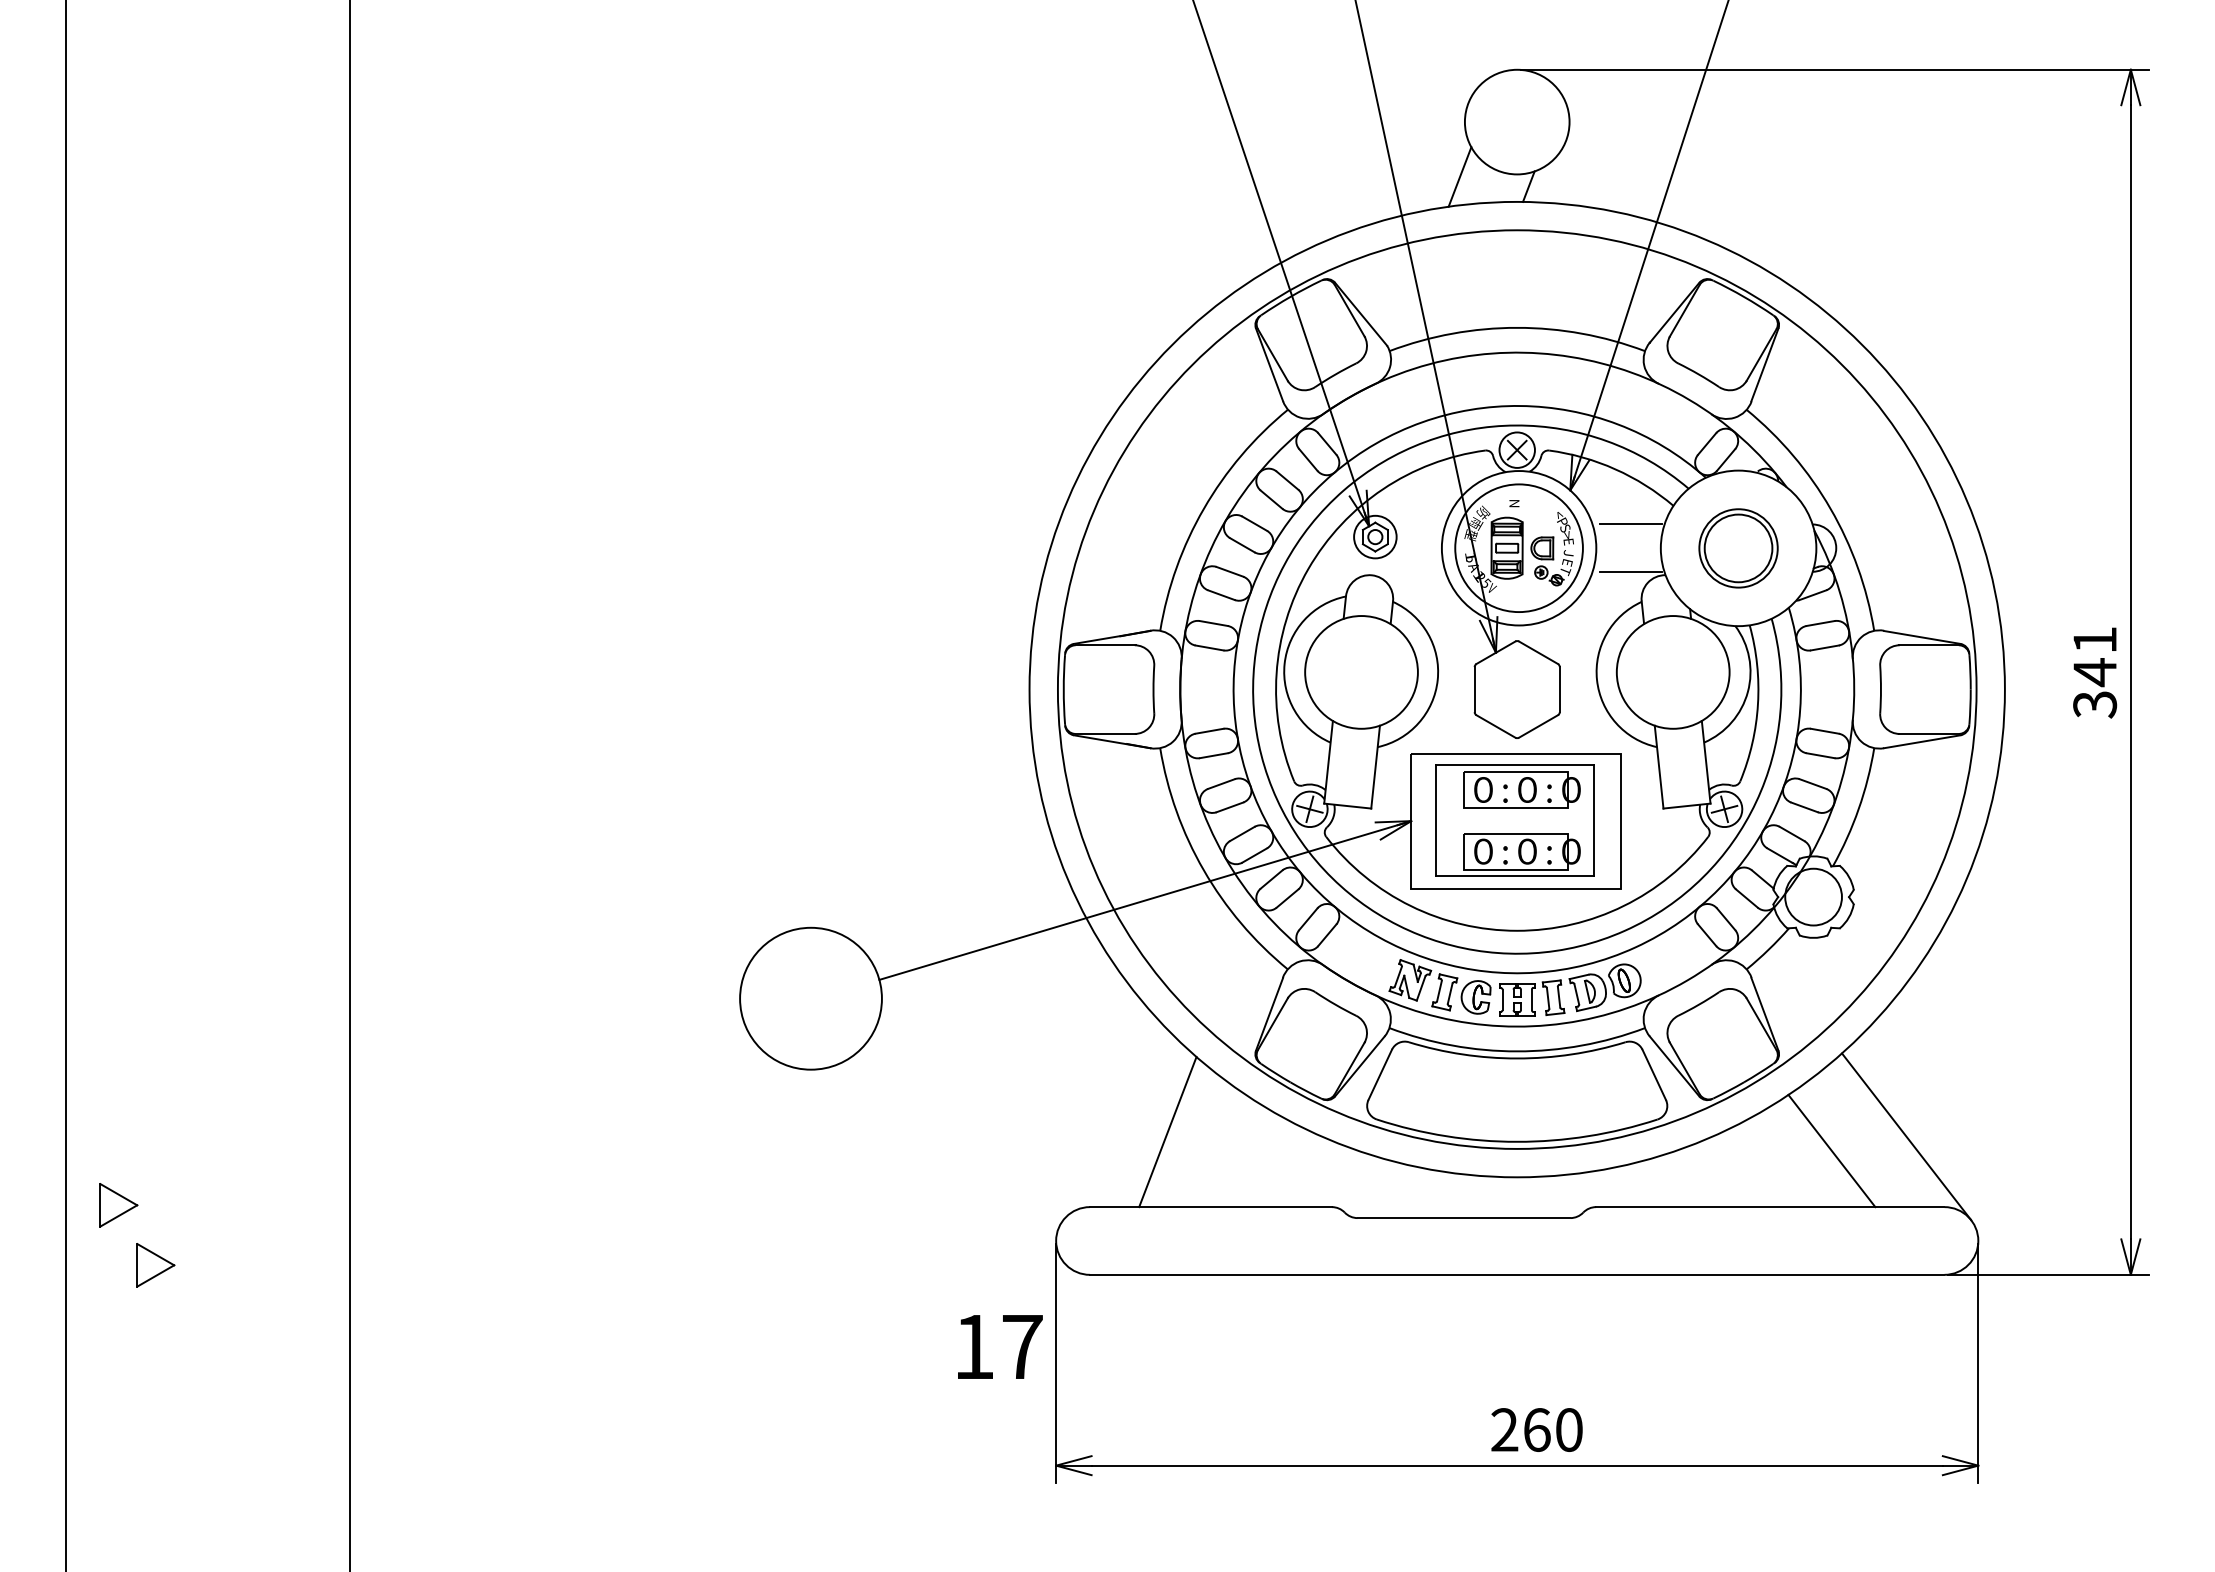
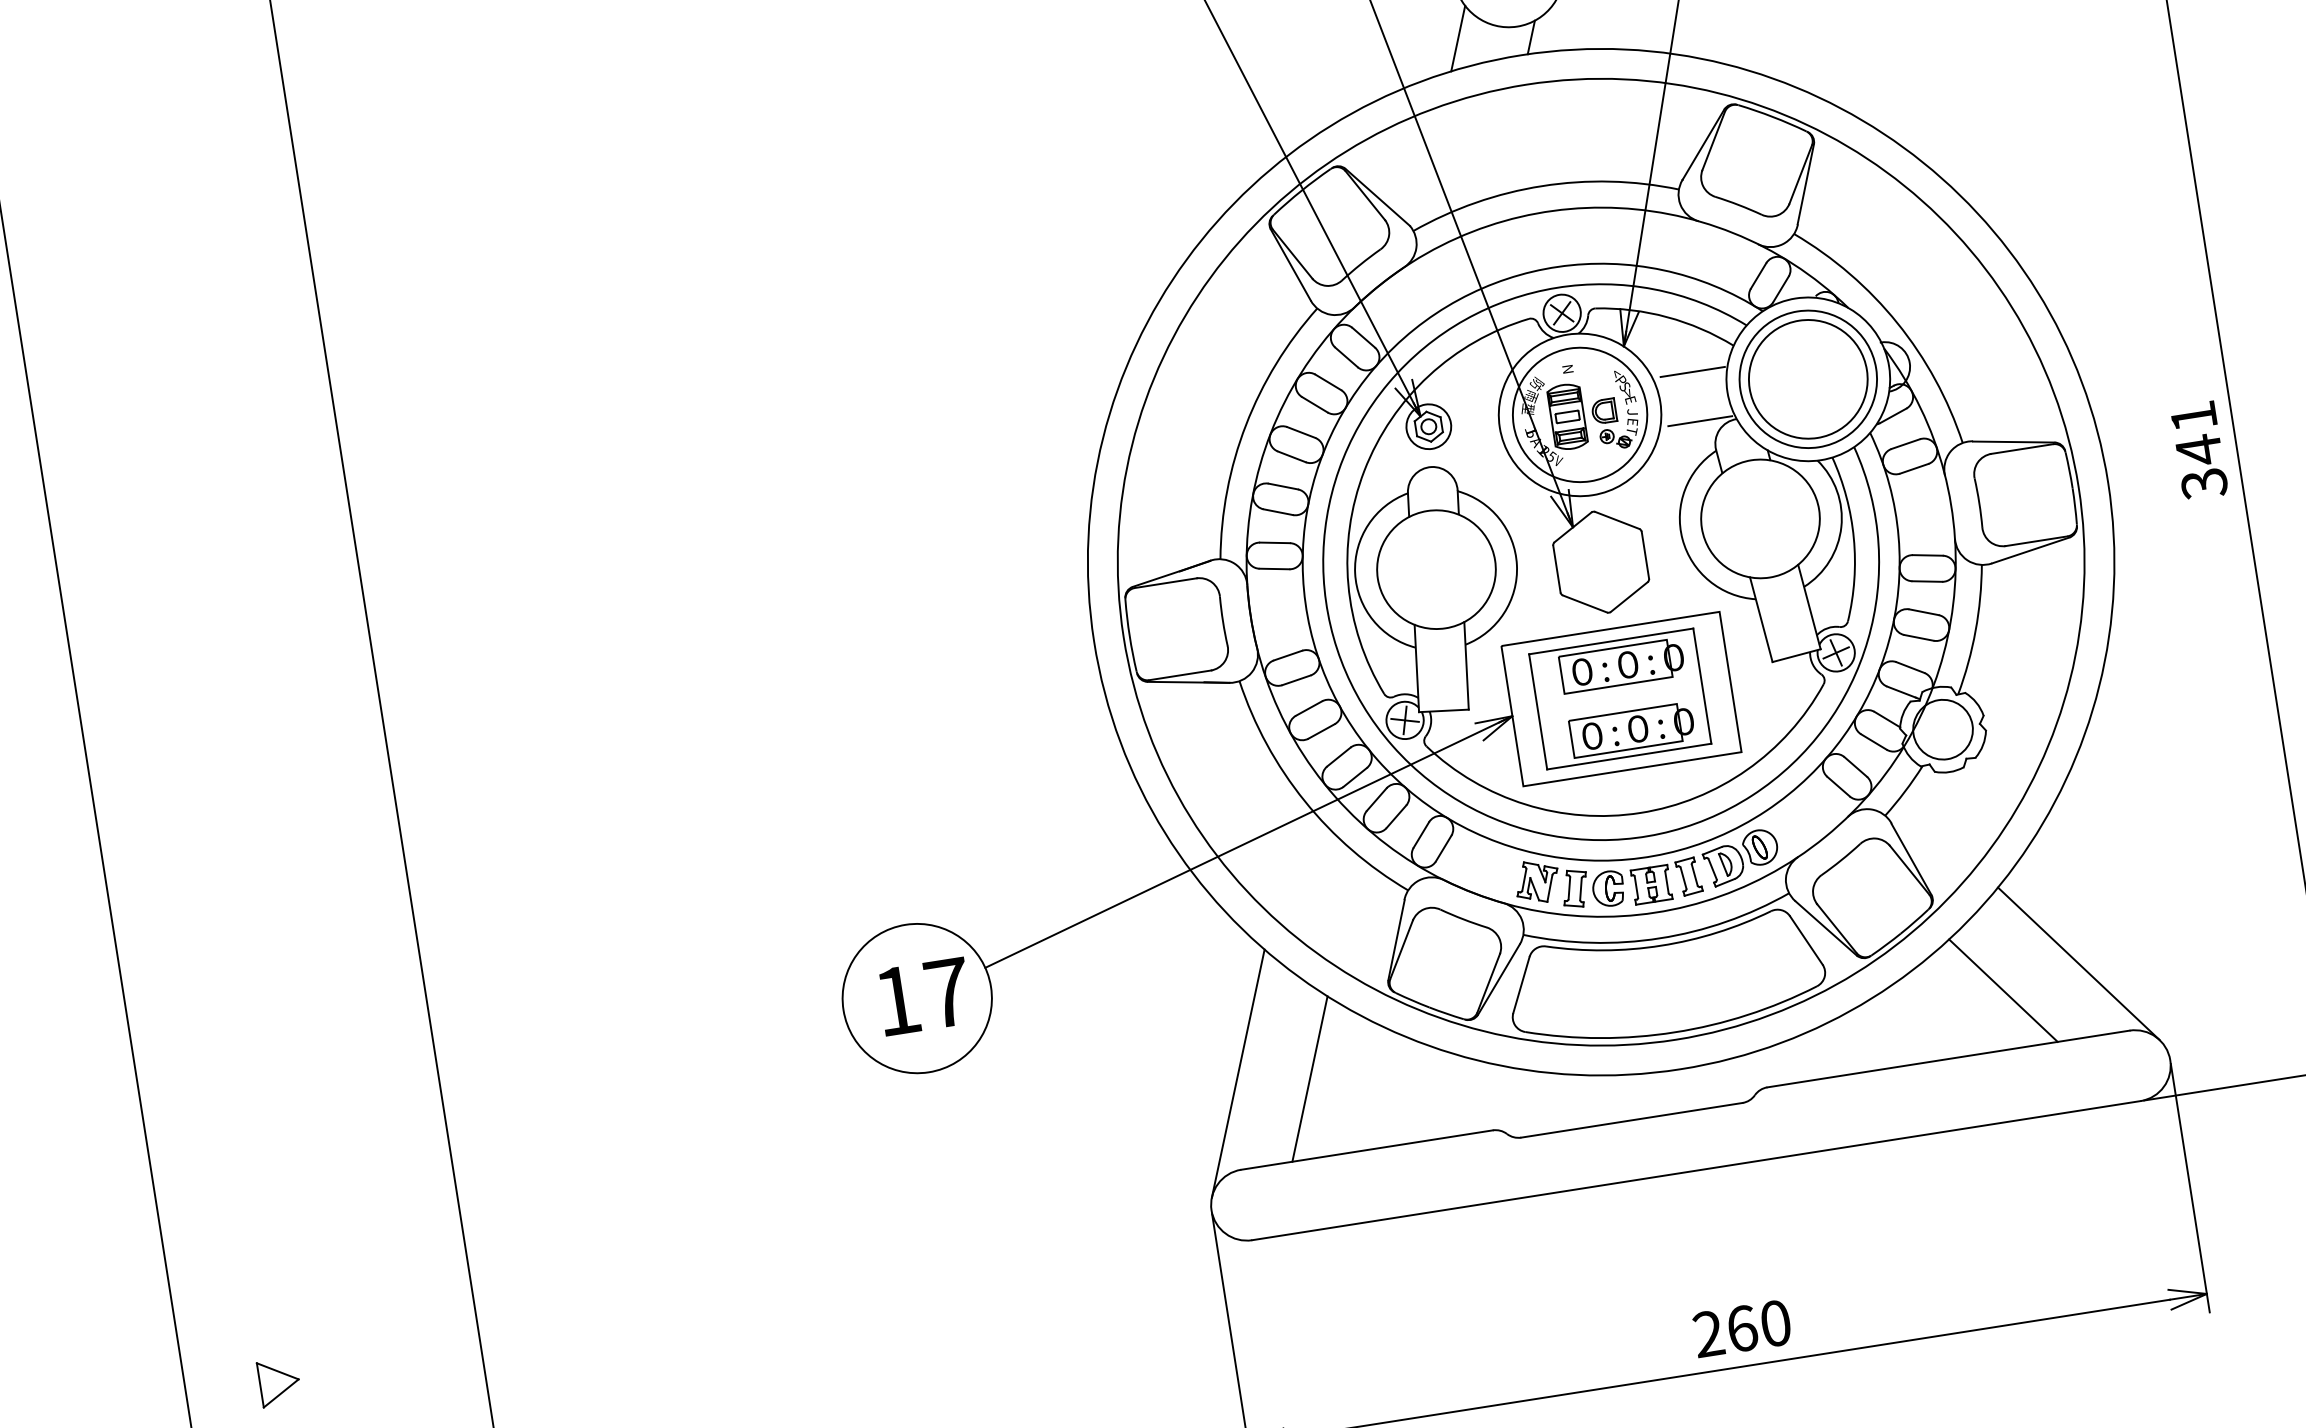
part: (1738, 548) -> (1808, 379), size x1.67
line: (1101, 1115) -> (1238, 1072), added
part: (118, 1205) -> (230, 1326), removed
text: (1000, 1346) -> (924, 996), moved

